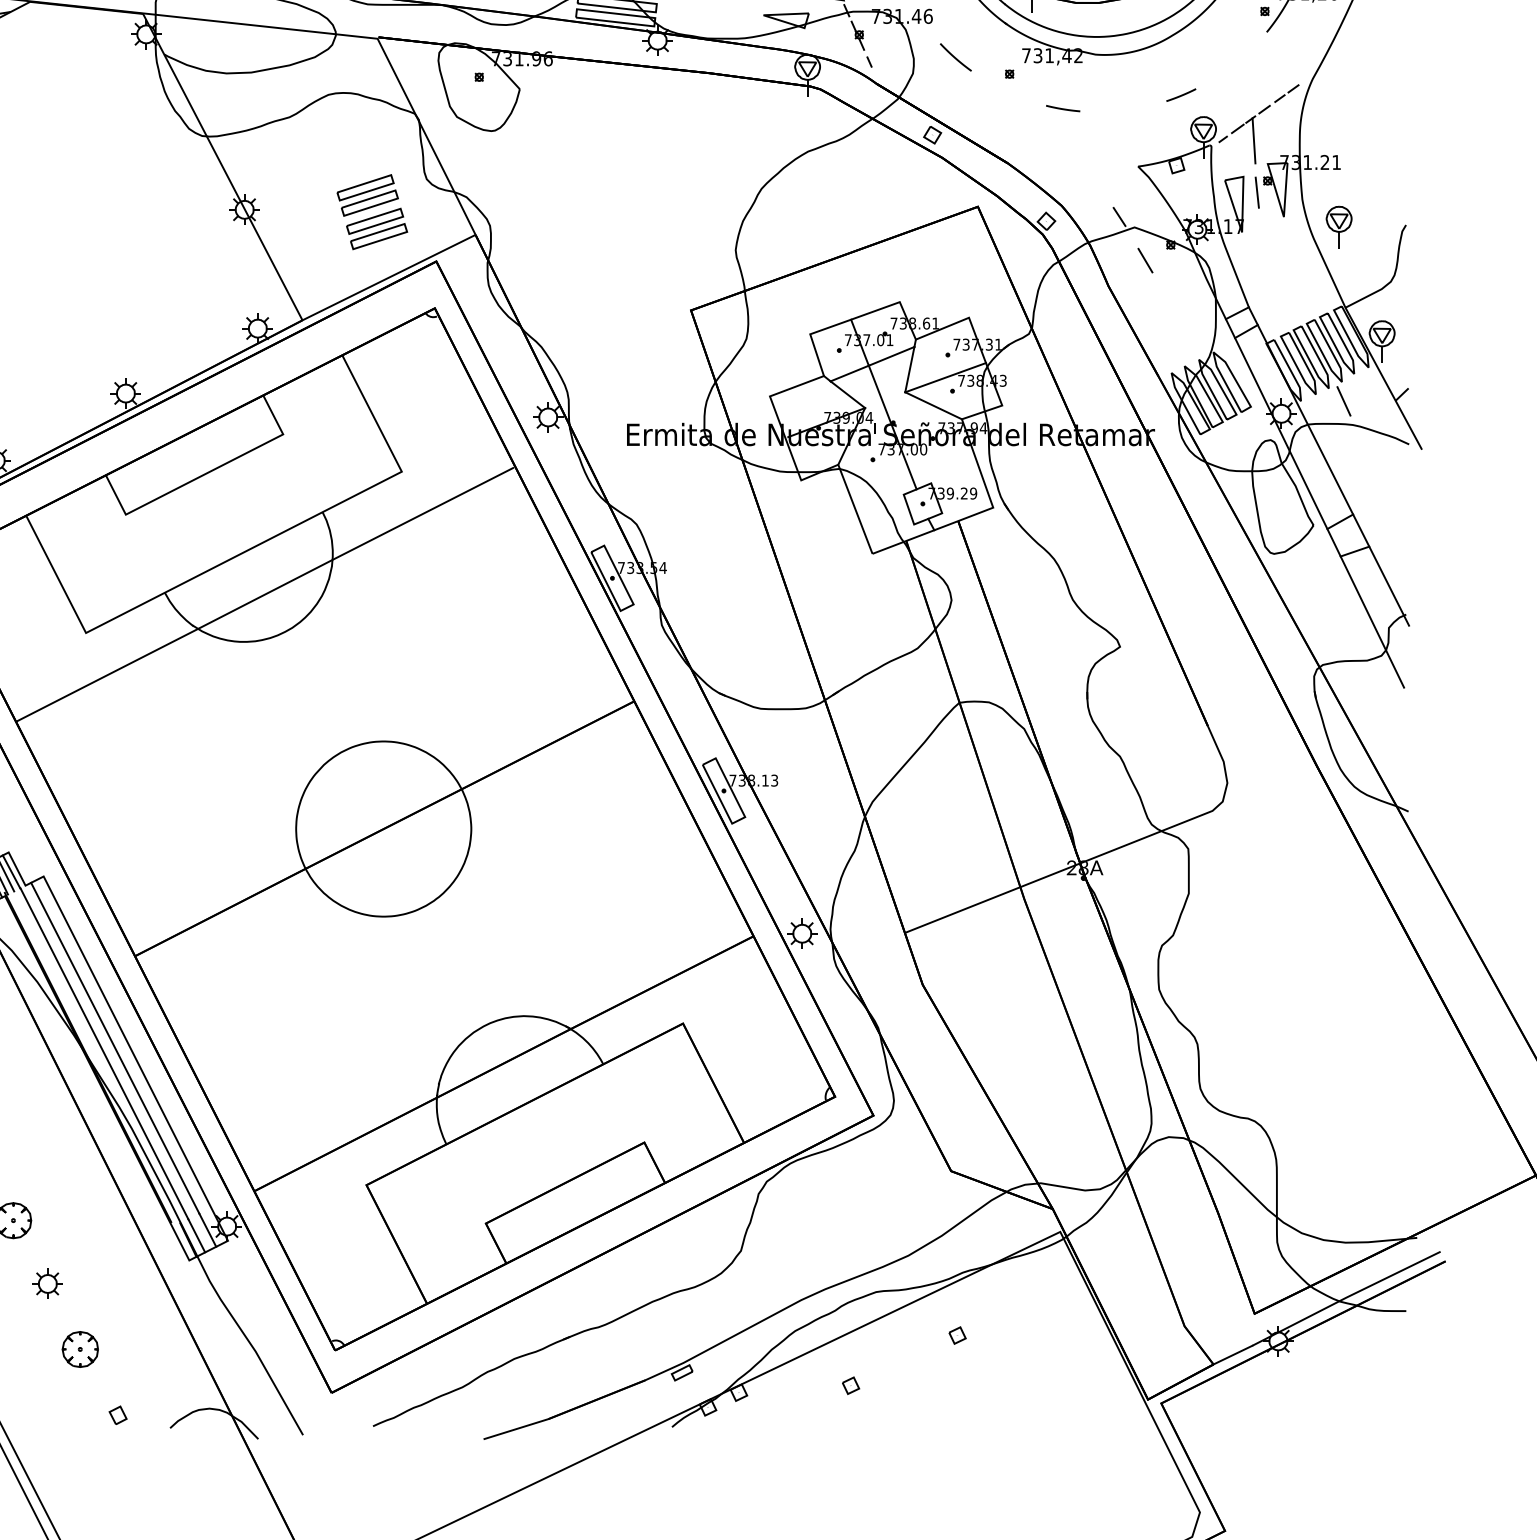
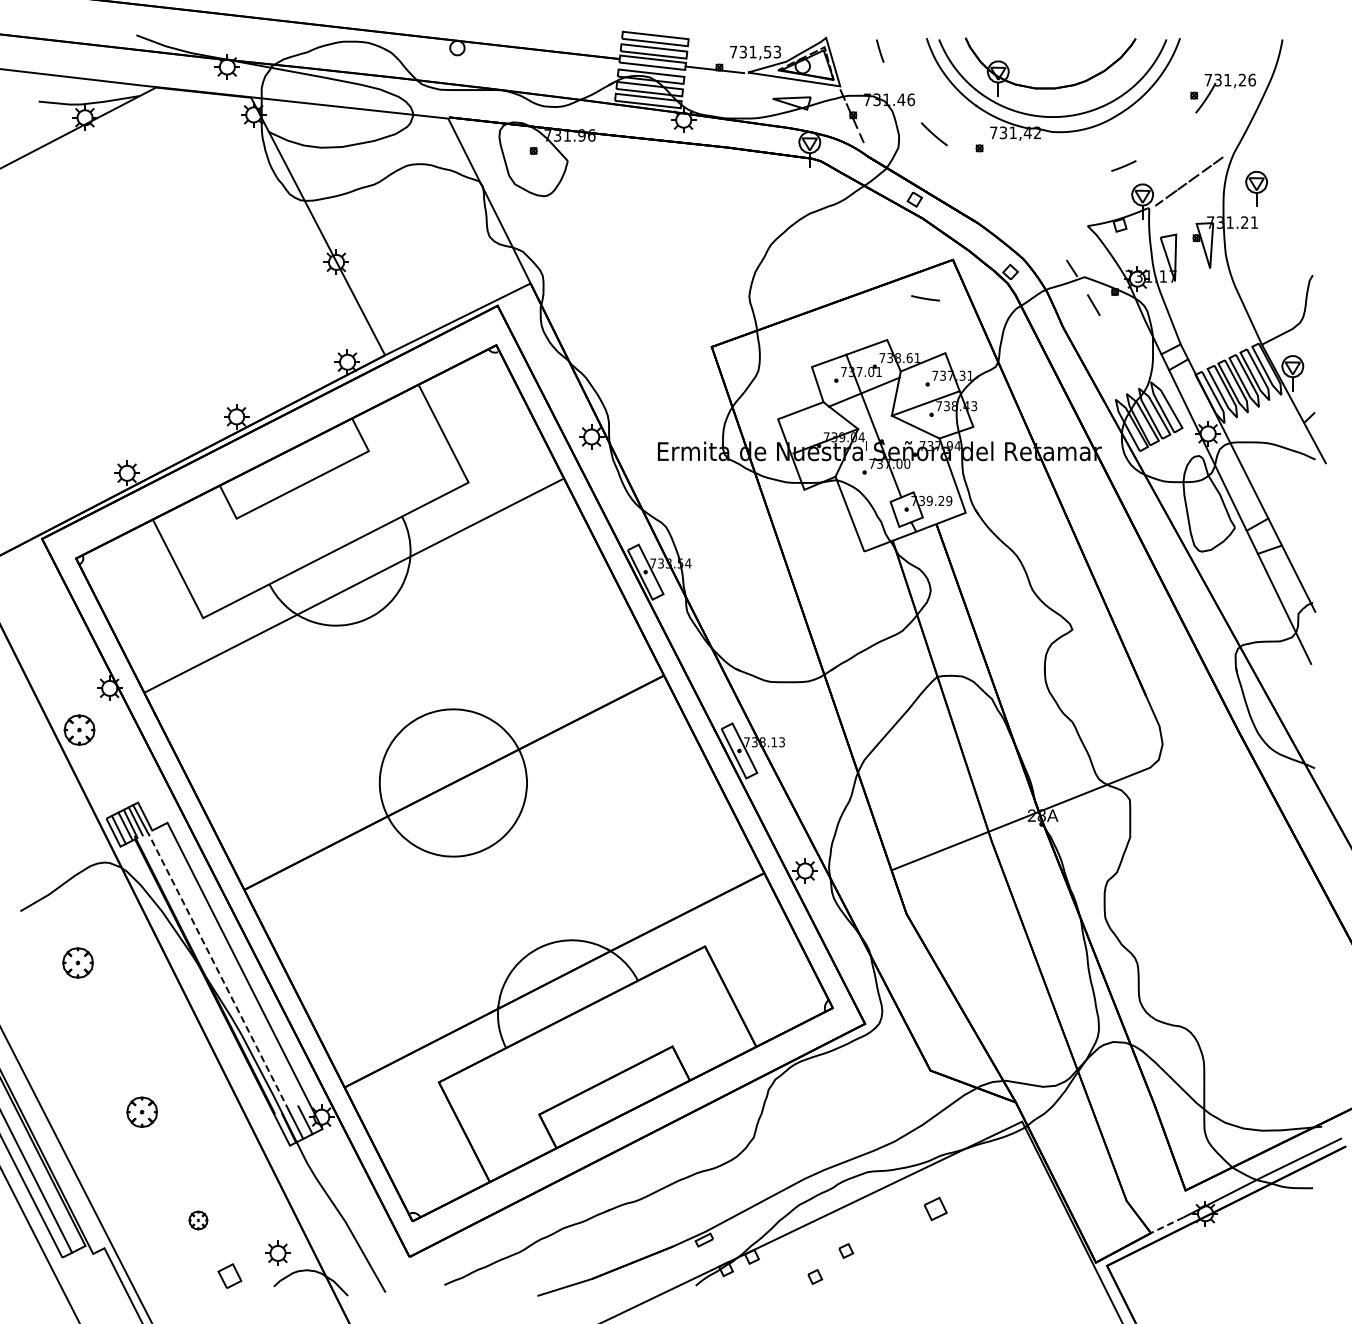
line: (1063, 108) -> (925, 298), moved
line: (1253, 140) -> (1184, 204), removed
line: (1256, 192) -> (1187, 247), removed
part: (371, 212) -> (443, 264), removed
part: (1339, 226) -> (1256, 188), moved
line: (1343, 401) -> (1260, 423), removed
line: (115, 1048) -> (227, 967), removed
line: (104, 1053) -> (218, 971), solid -> dashed
part: (47, 1282) -> (277, 1252), moved
part: (957, 1335) -> (935, 1208), size x1.6
part: (80, 1349) -> (198, 1220), size x0.6
line: (1231, 1355) -> (1166, 1225), solid -> dashed
part: (118, 1414) -> (230, 1275), size x1.6
part: (814, 1416) -> (815, 1276), added

